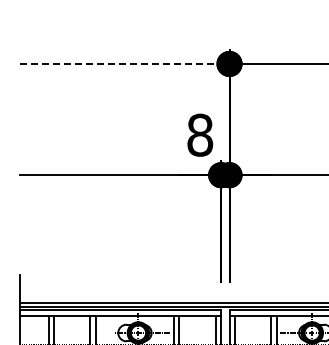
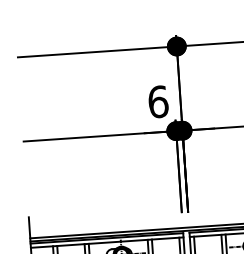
line: (124, 63) -> (97, 51), dashed -> solid
text: (200, 134) -> (158, 101), 8 -> 6

